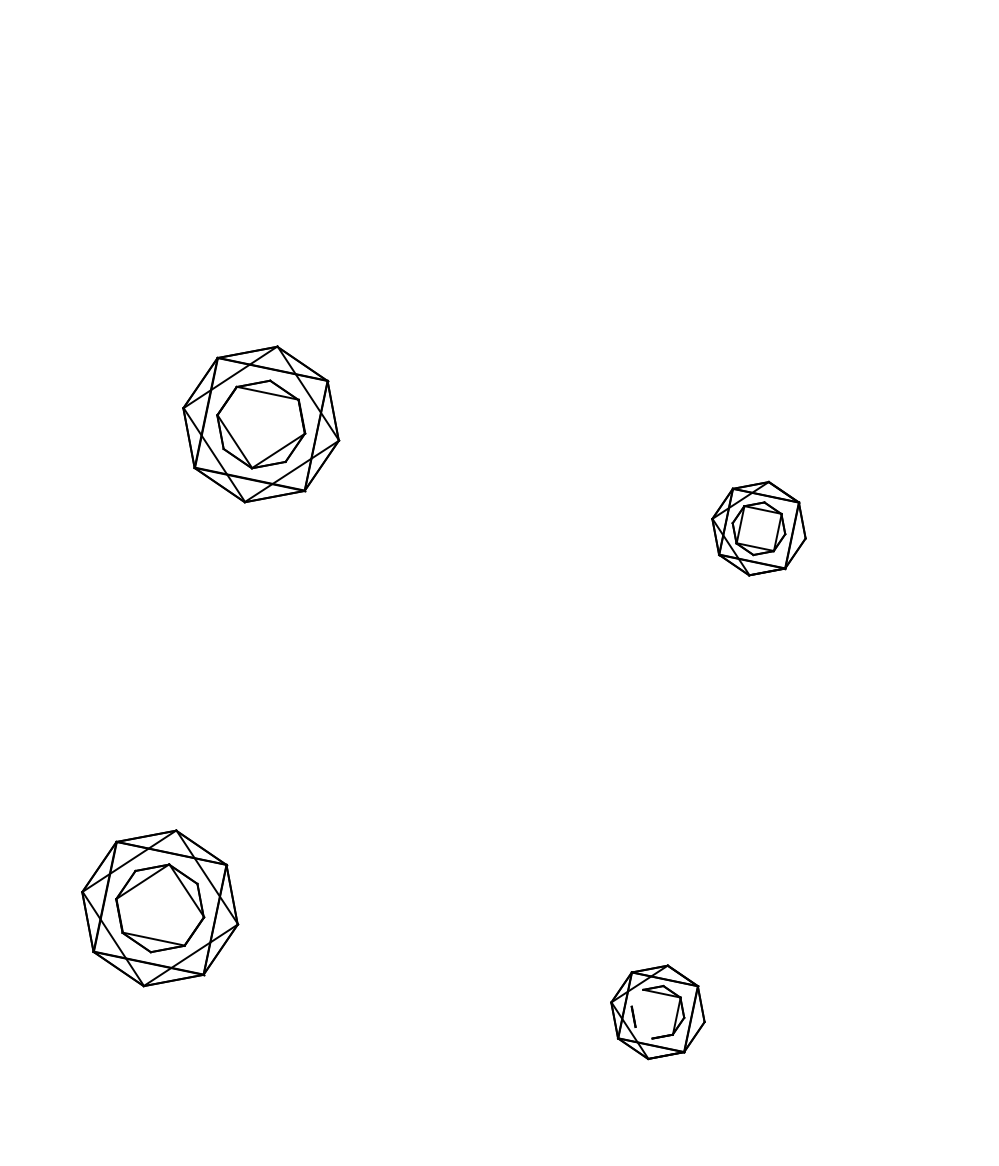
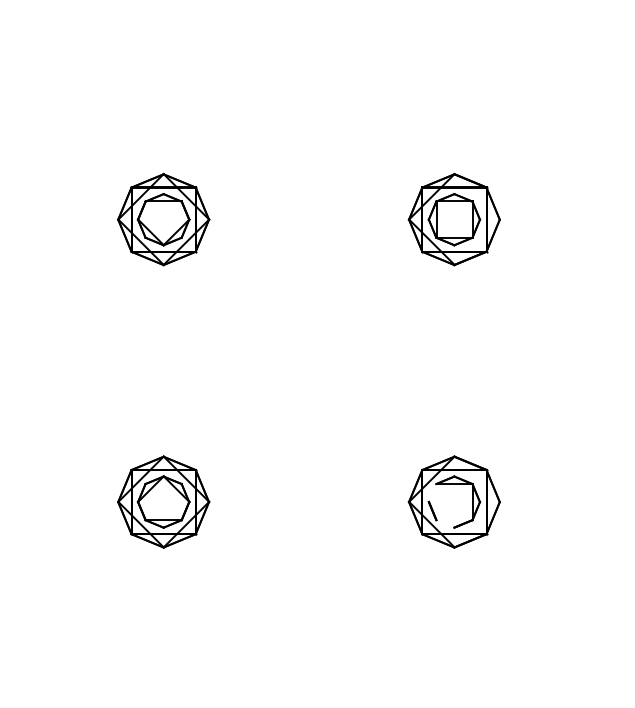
part: (757, 527) -> (453, 219), size x1.67
part: (656, 1011) -> (453, 501), size x1.67

